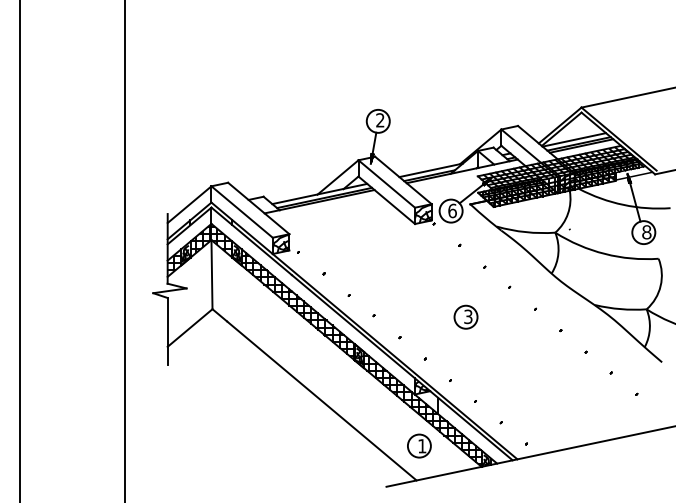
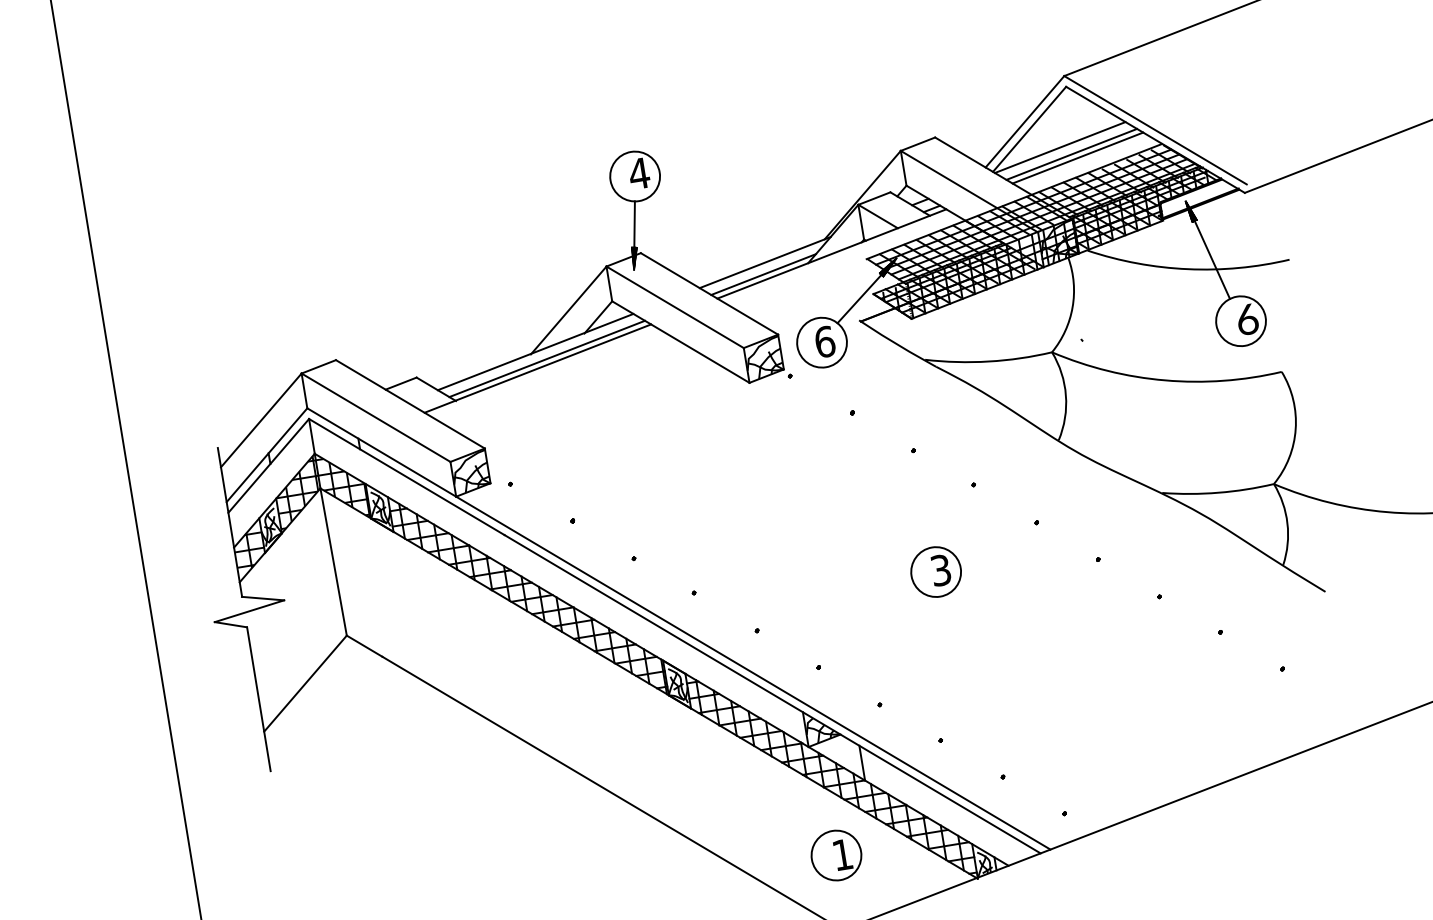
text: (379, 120) -> (637, 174), 2 -> 4
text: (646, 231) -> (1246, 317), 8 -> 6
part: (465, 316) -> (934, 570), moved

